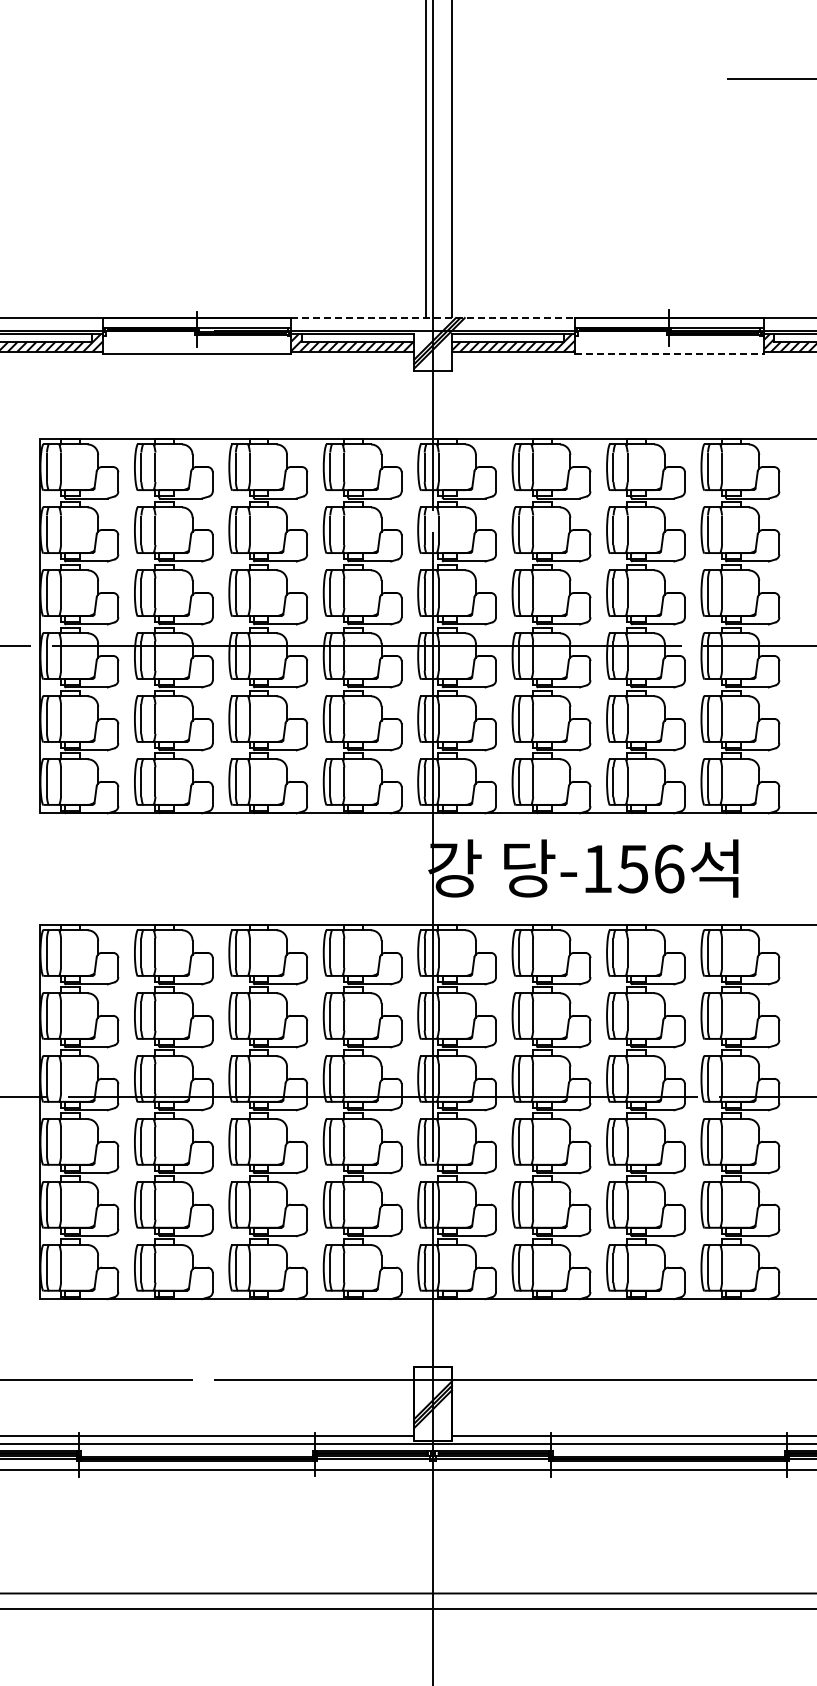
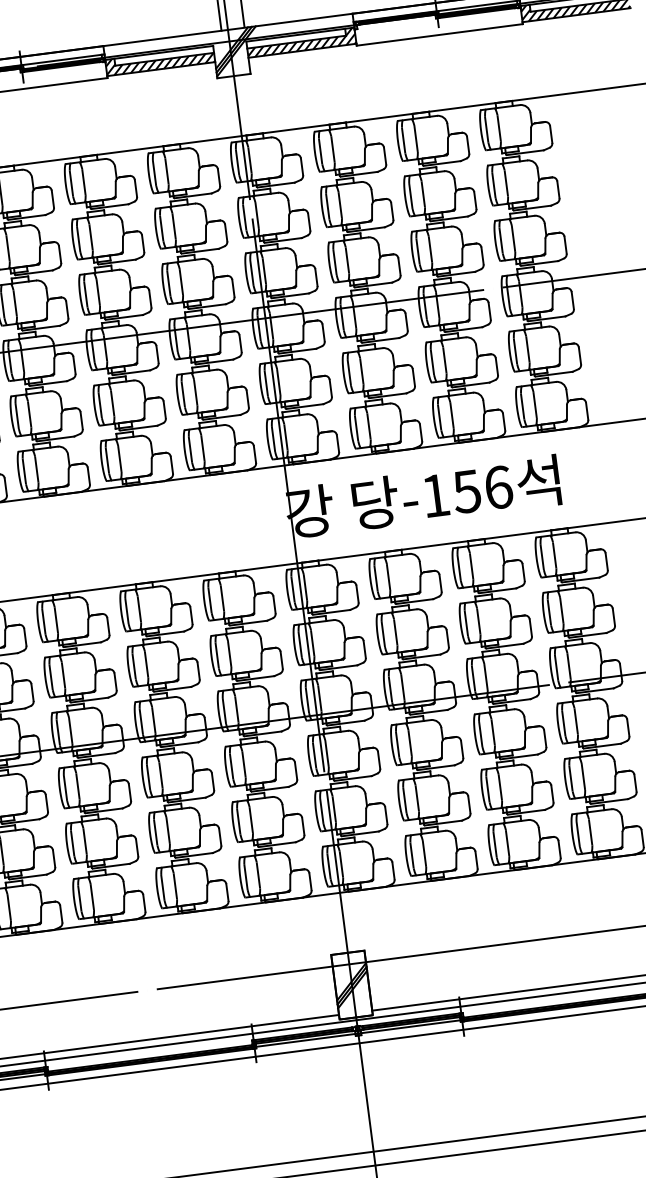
line: (433, 318) -> (228, 30), dashed -> solid
line: (669, 354) -> (440, 34), dashed -> solid

